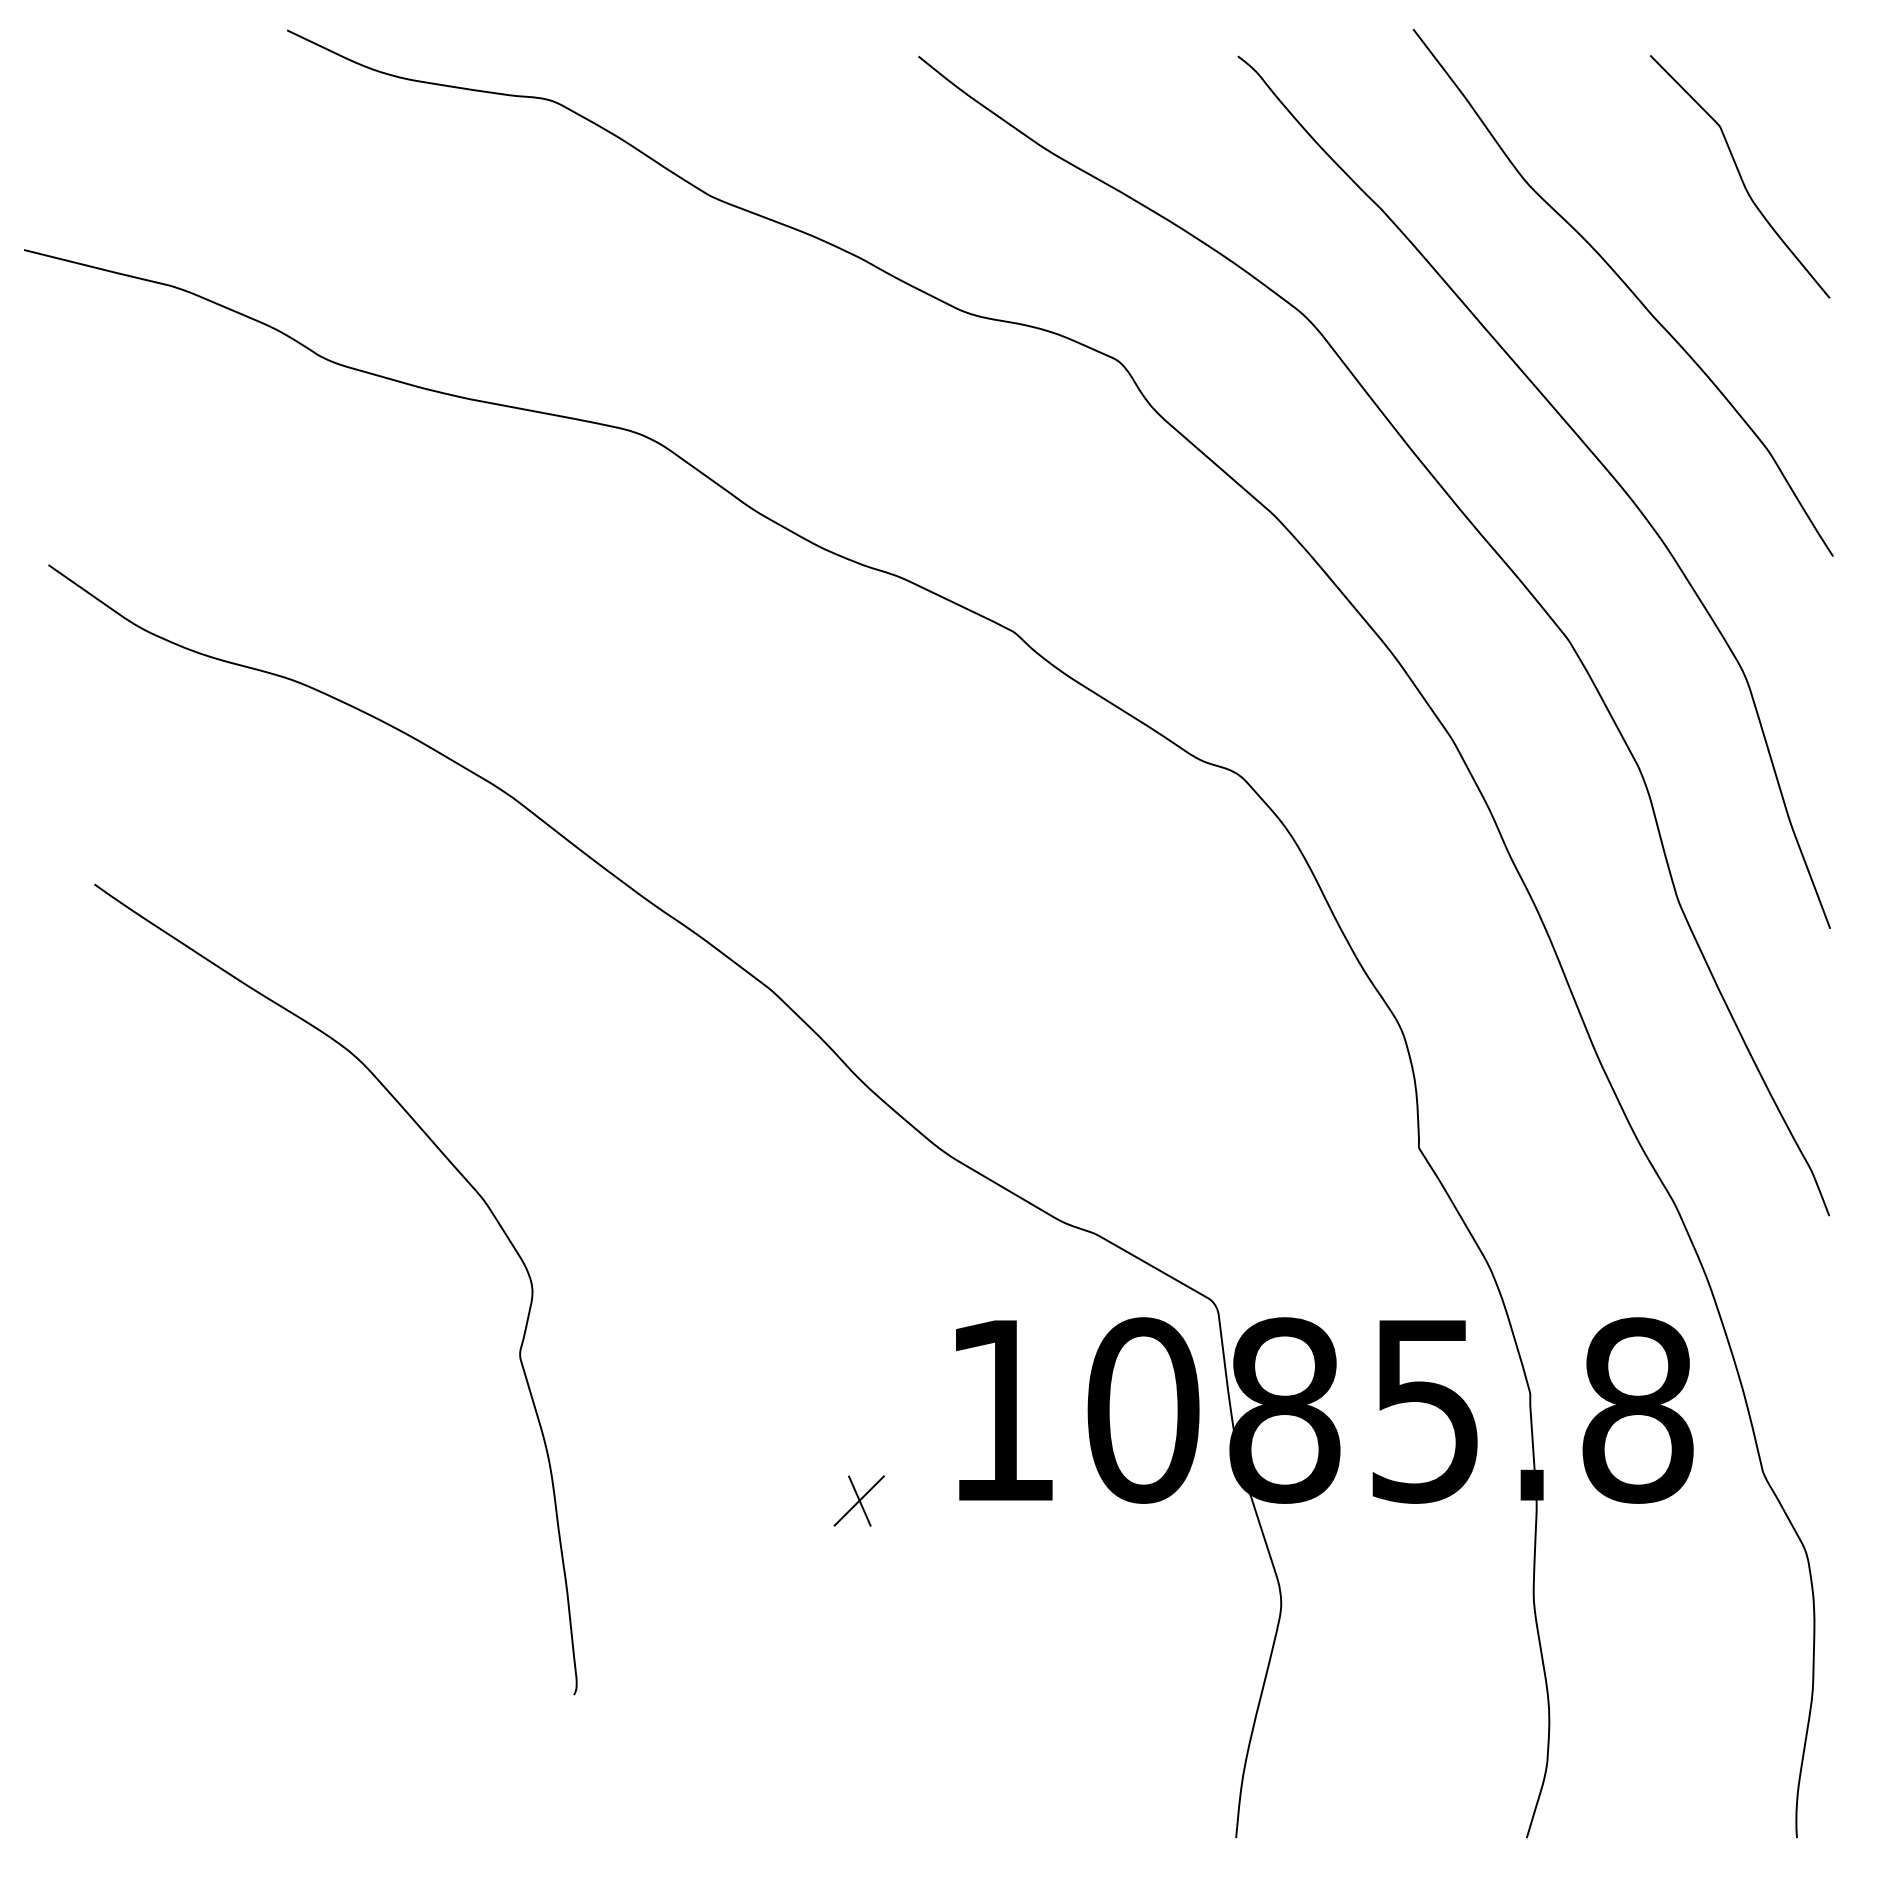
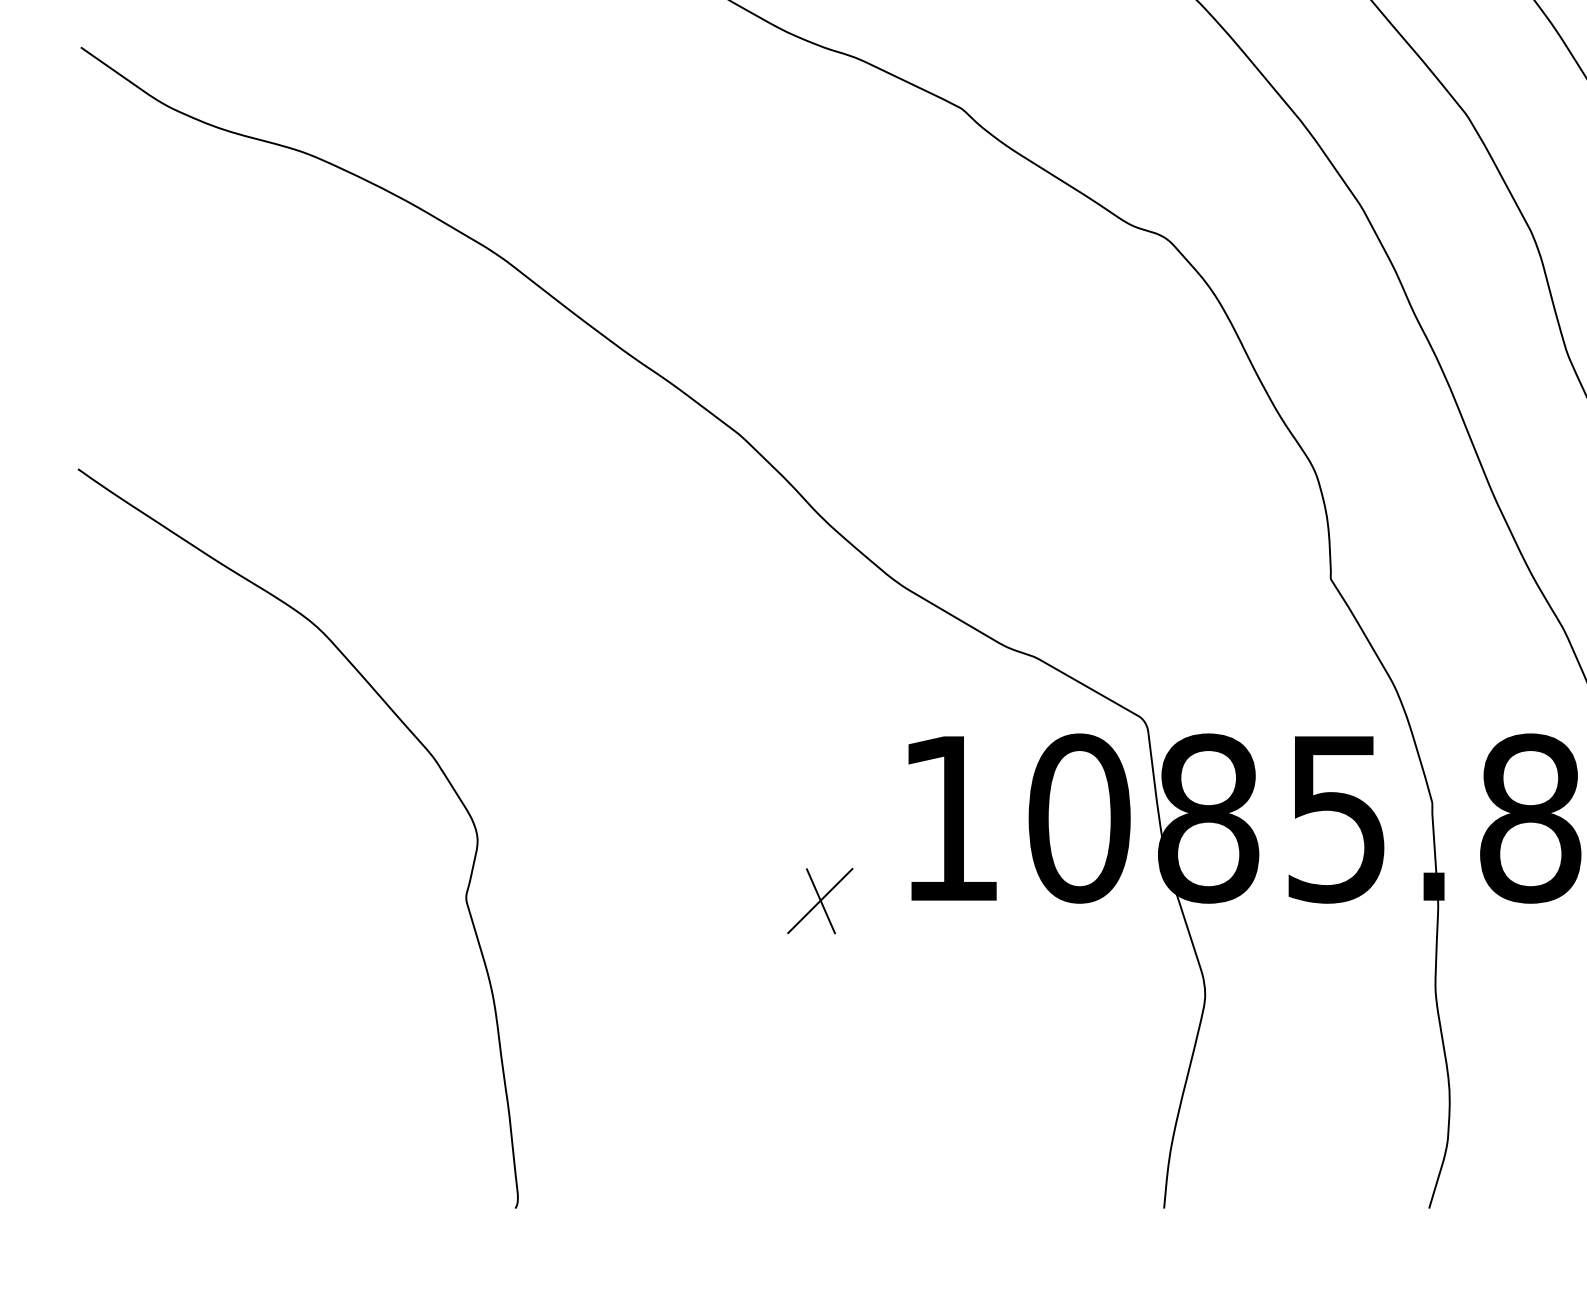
curve: (462, 1177) -> (413, 736), moved
part: (859, 1500) -> (820, 900), size x1.43

